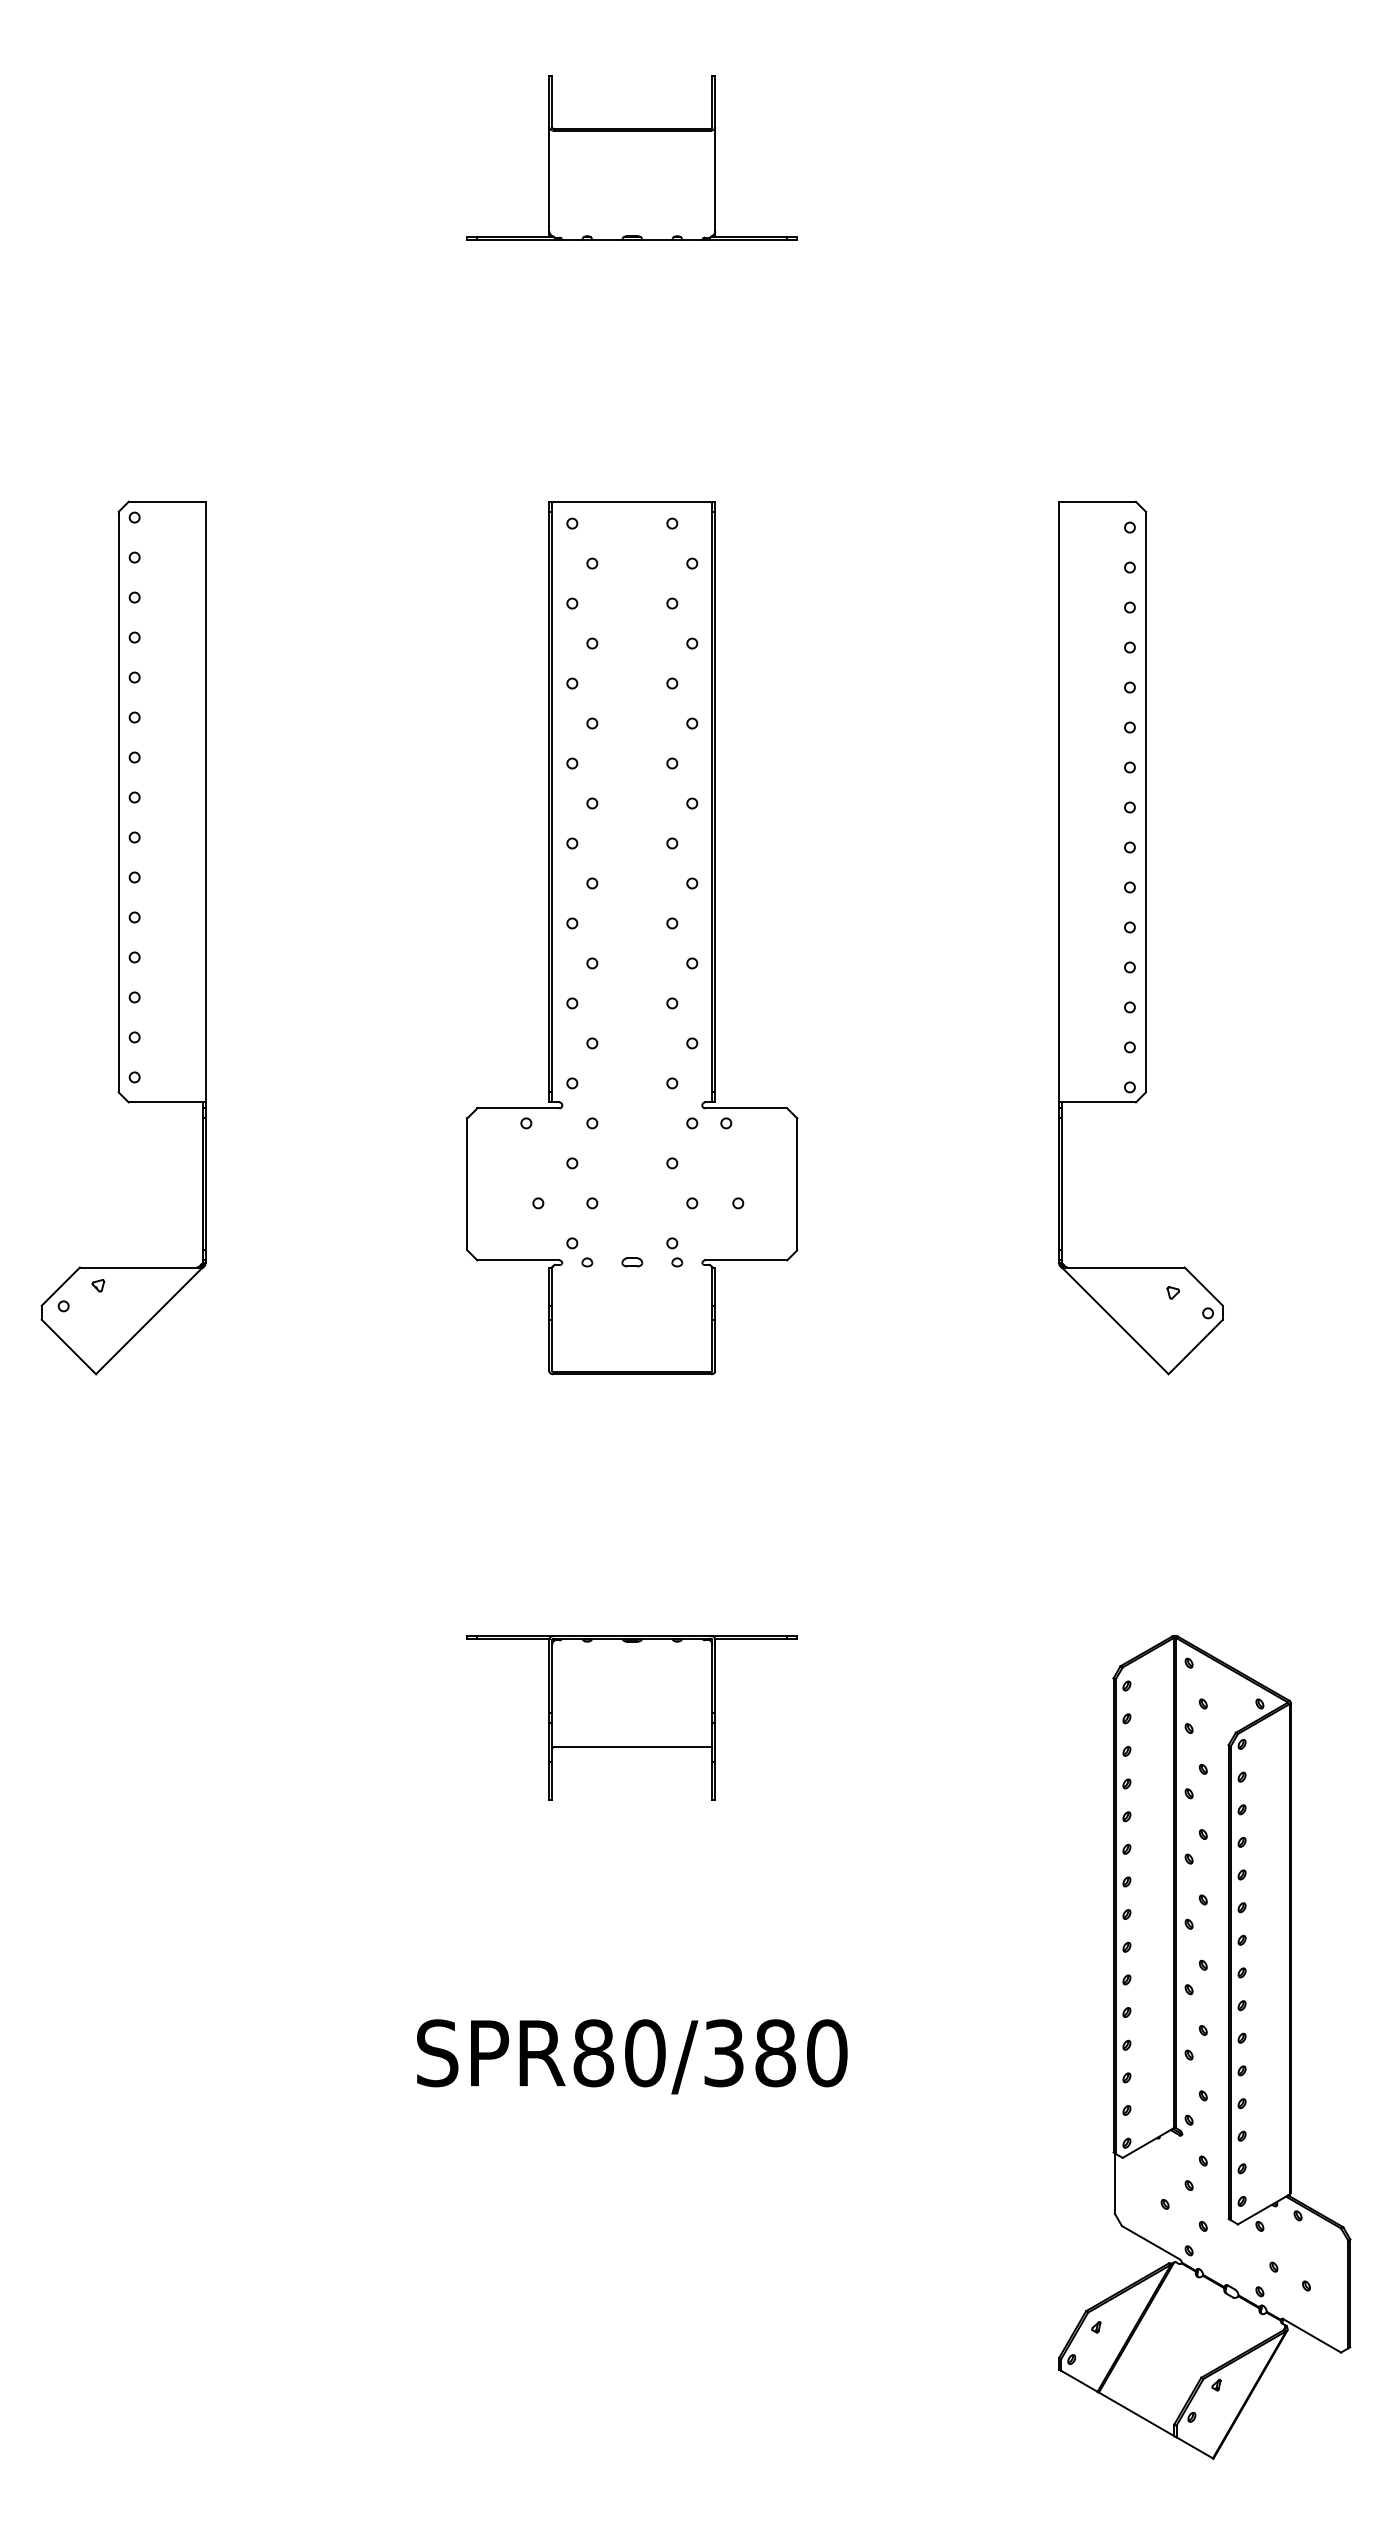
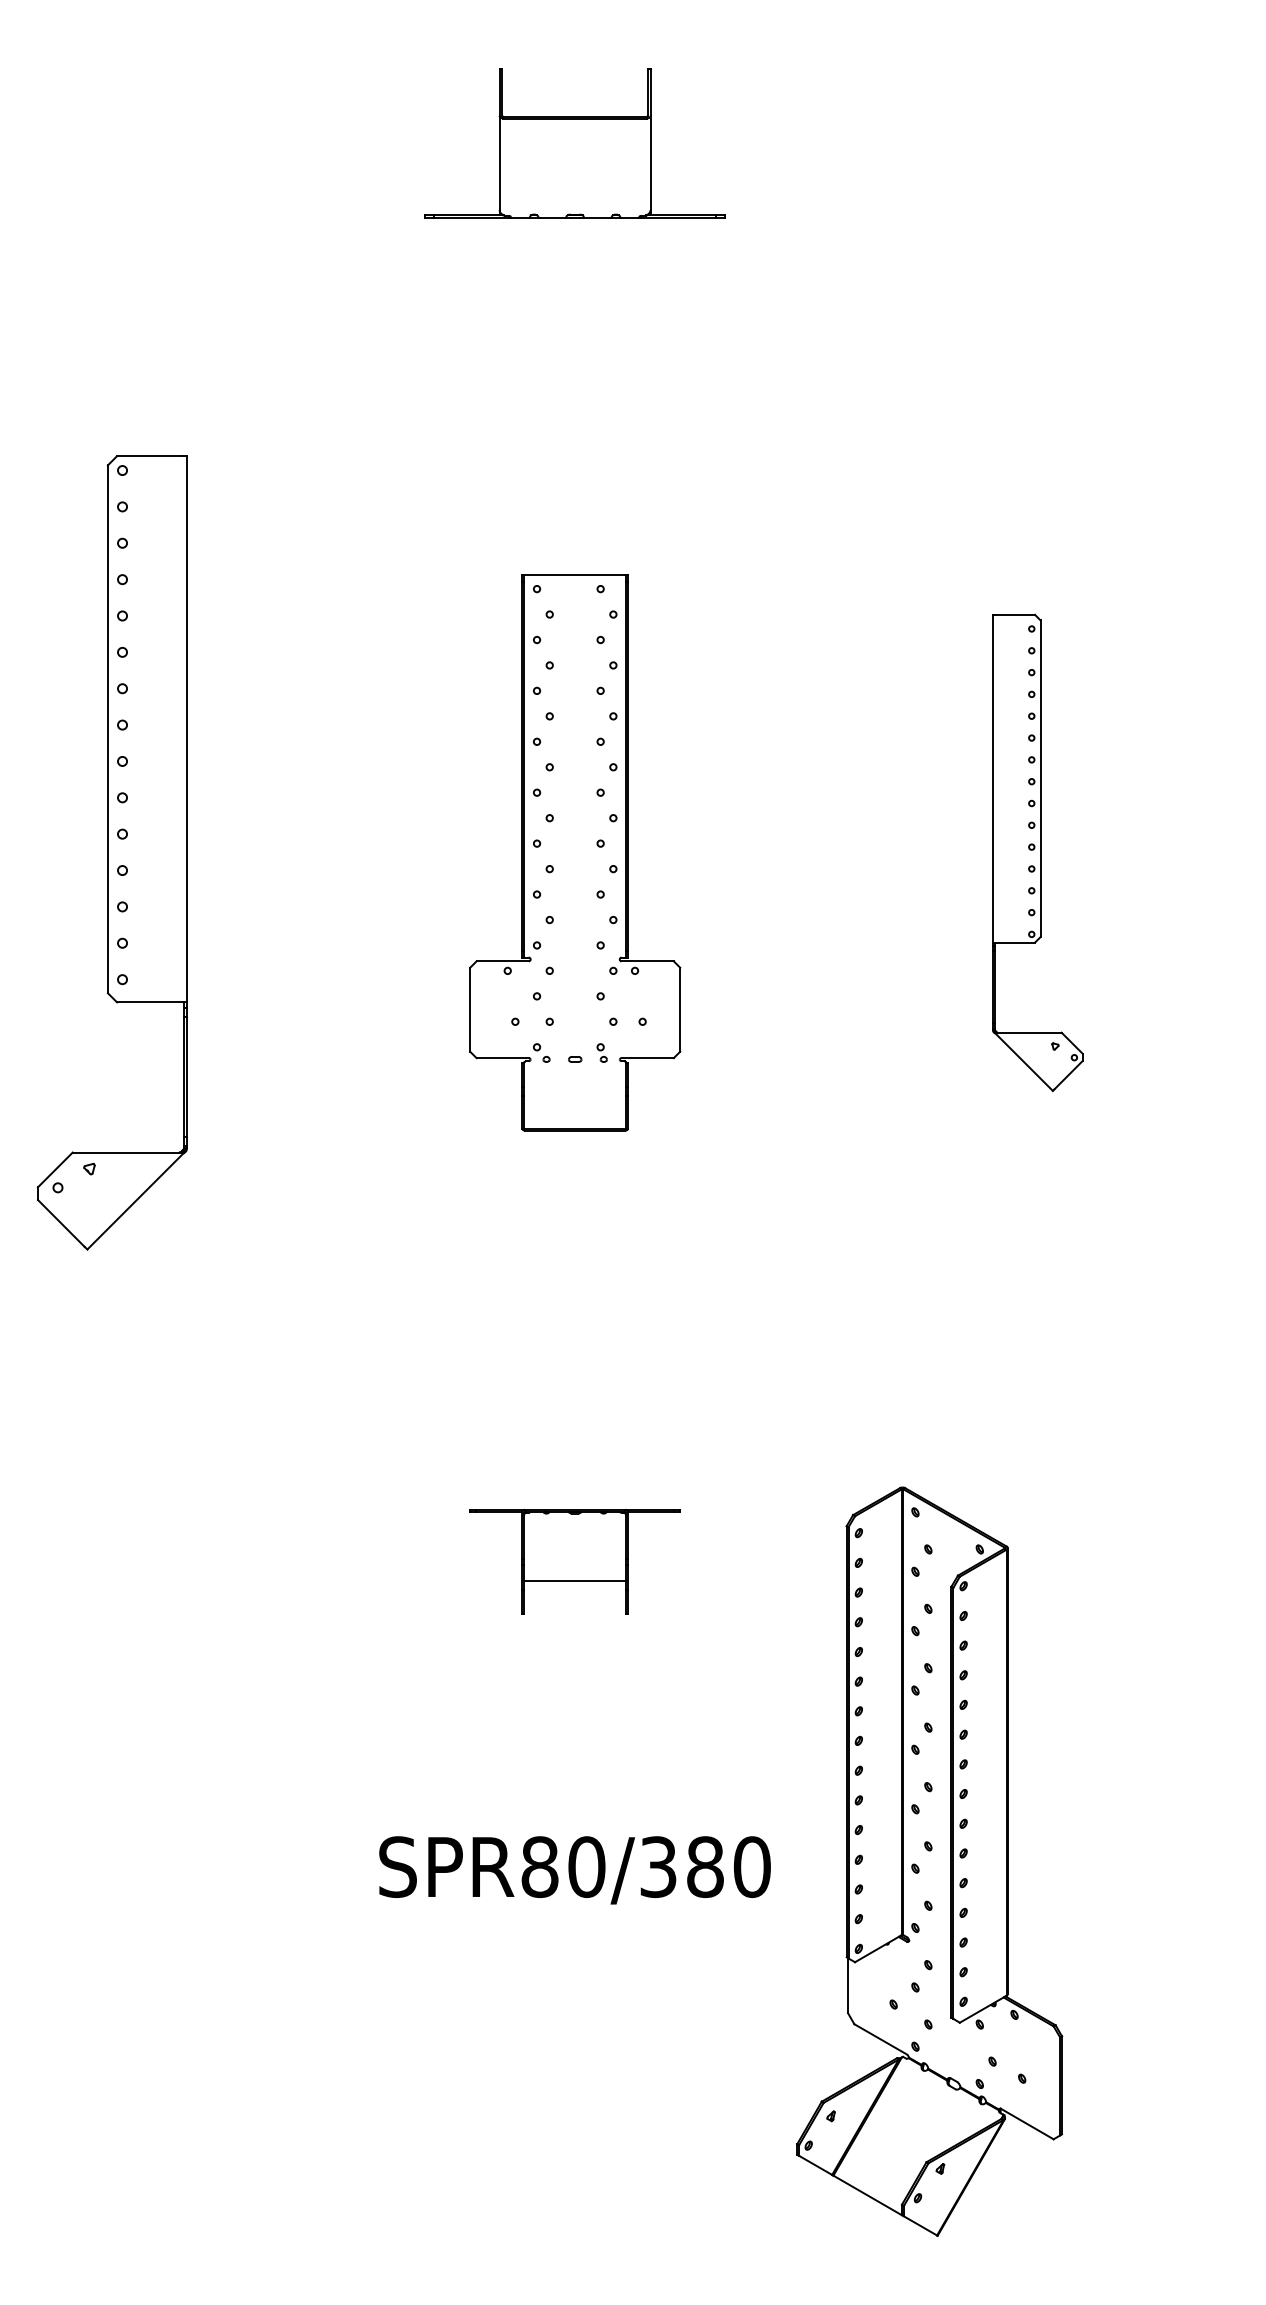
part: (632, 937) -> (575, 852), size x0.7
part: (1140, 937) -> (1037, 852), size x0.6
part: (631, 1717) -> (574, 1561), size x0.7
part: (1204, 2047) -> (929, 1861), moved

